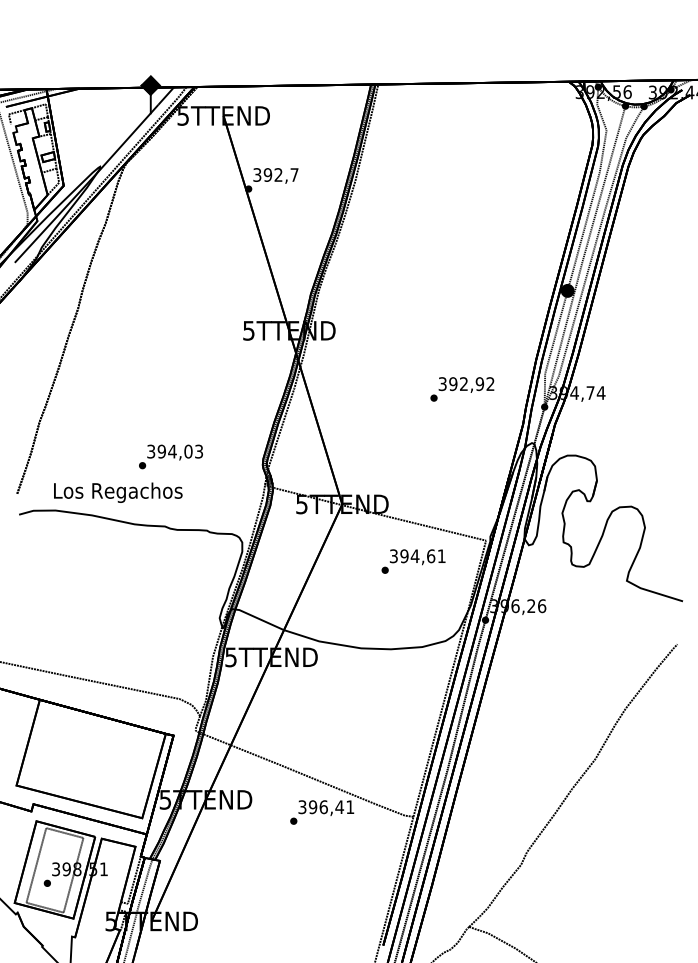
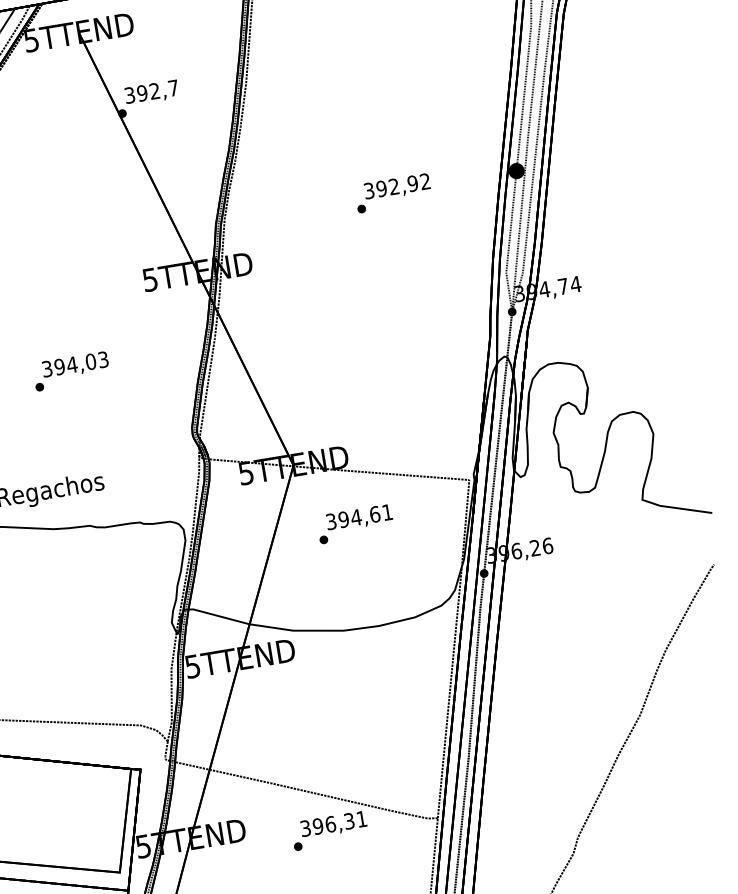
text: (462, 389) -> (393, 193), moved
text: (170, 456) -> (70, 371), moved
text: (413, 561) -> (355, 524), moved
text: (339, 807) -> (349, 821), 396,41 -> 396,31

